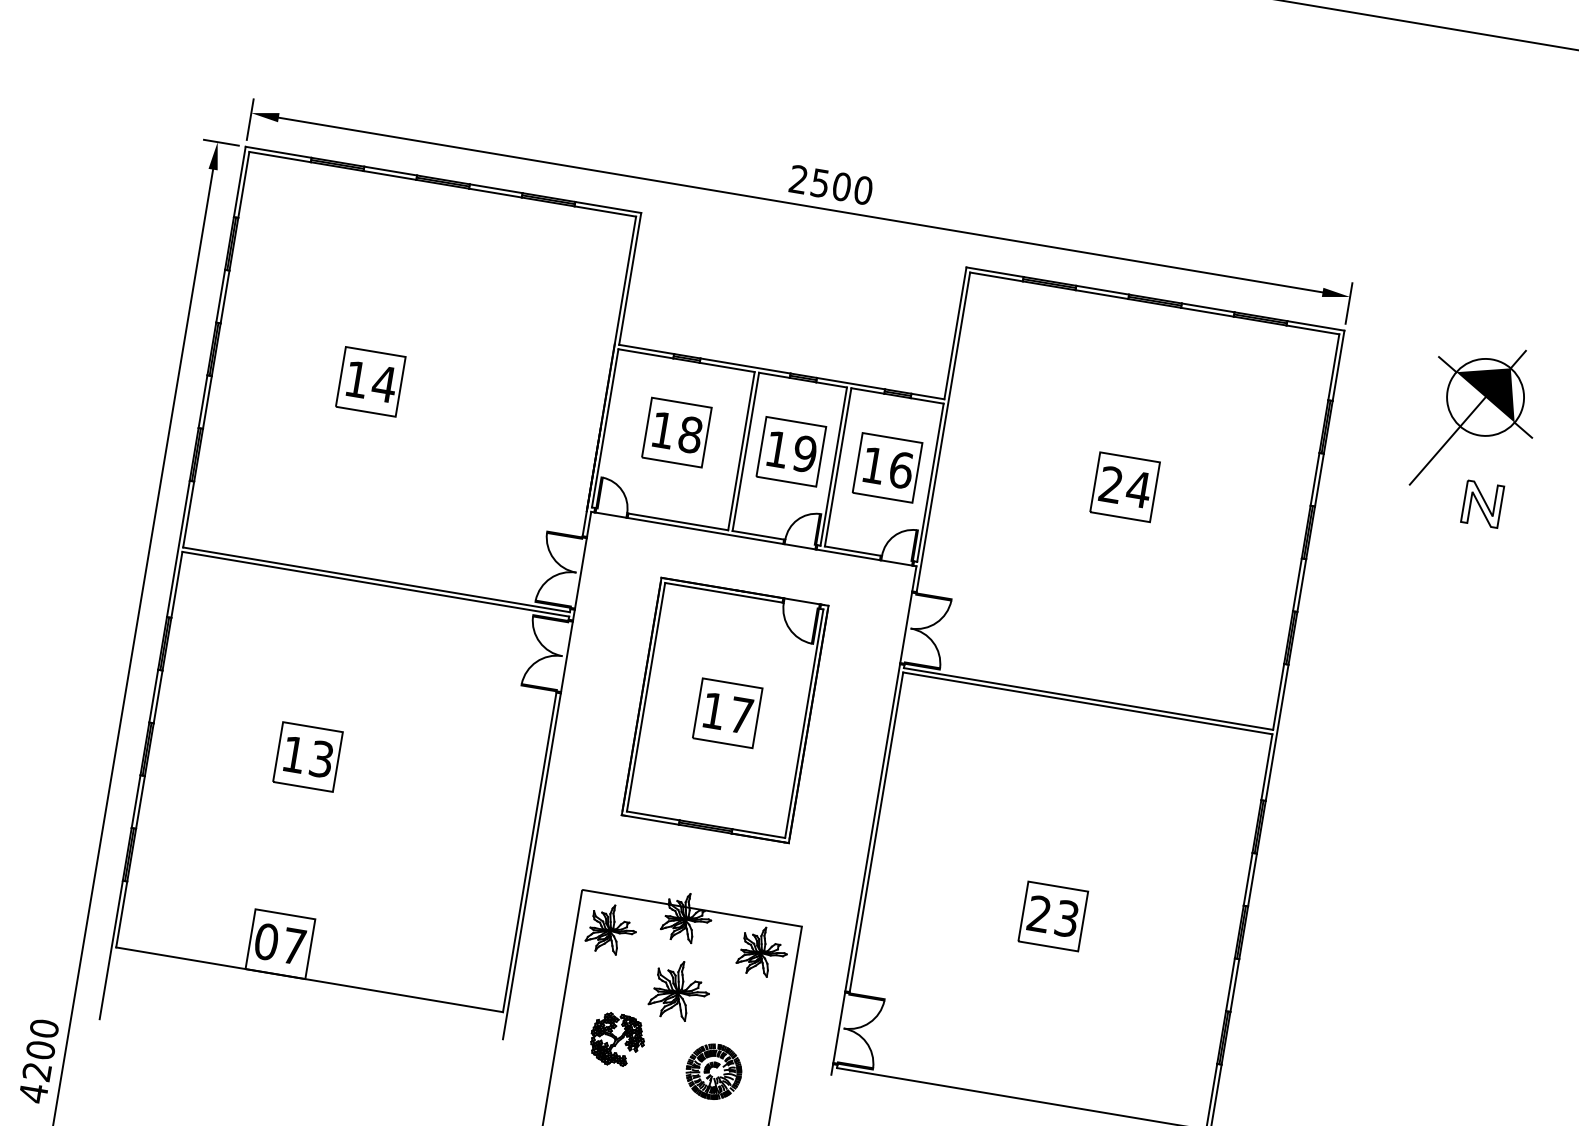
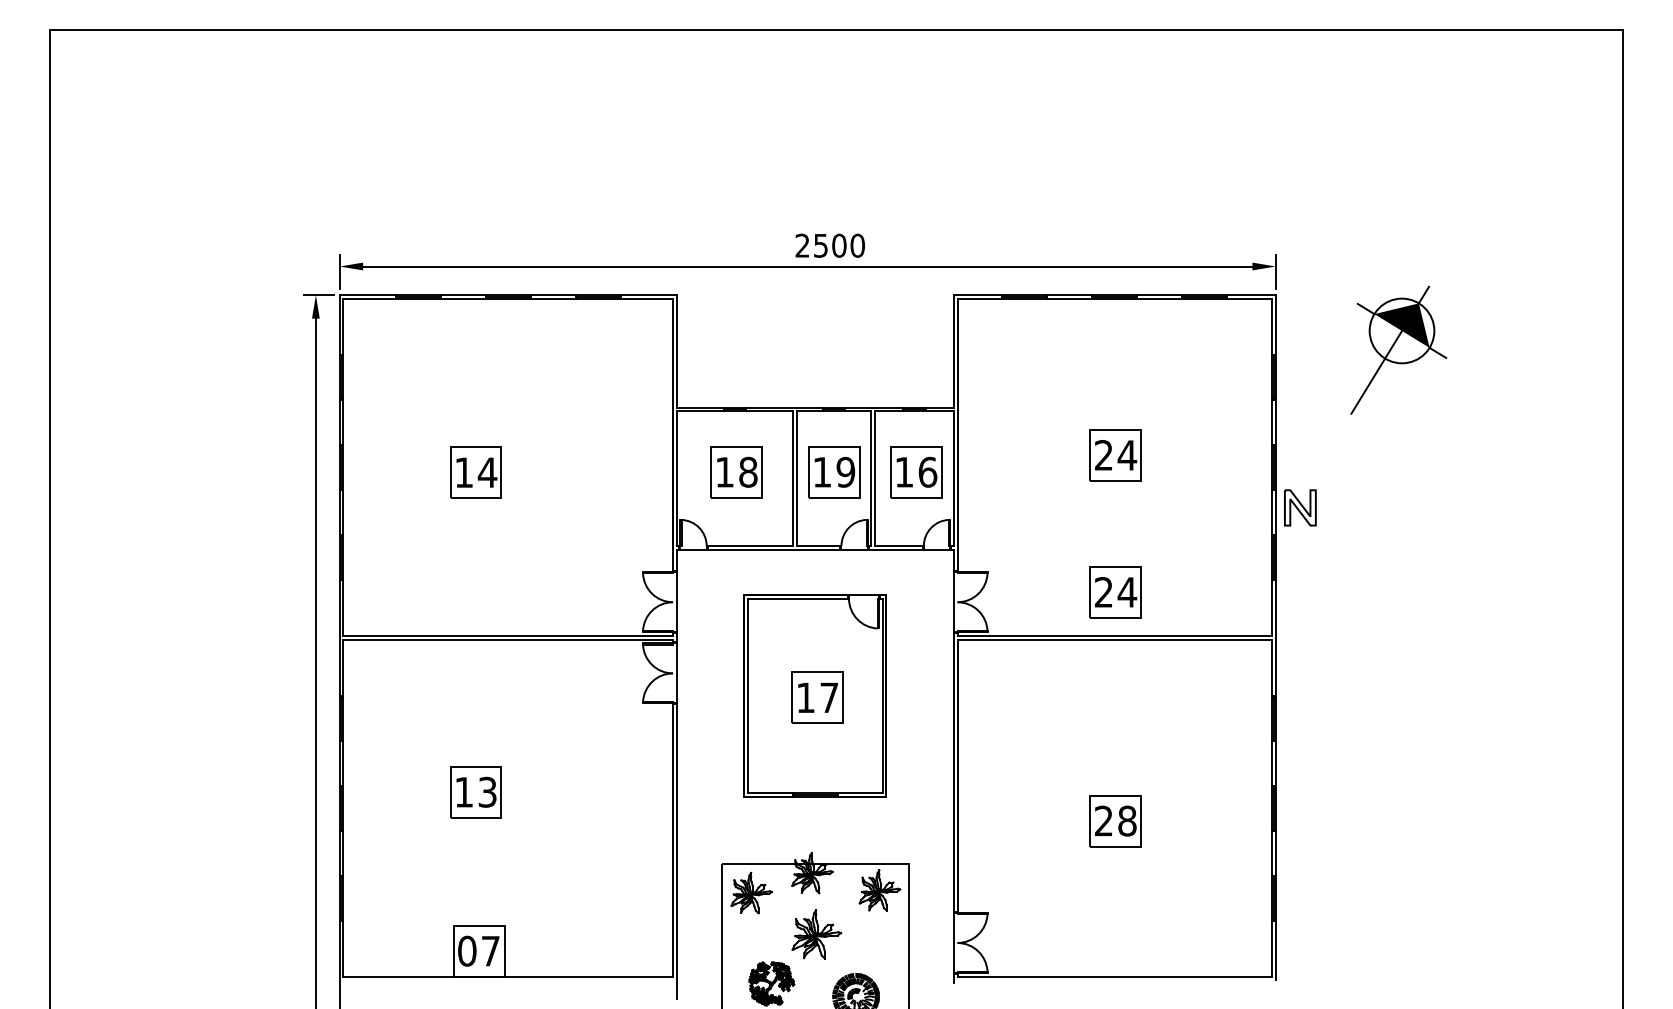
part: (1482, 503) -> (1300, 507), moved
part: (1097, 648) -> (1115, 592), added
text: (1067, 918) -> (1127, 820), 23 -> 28

